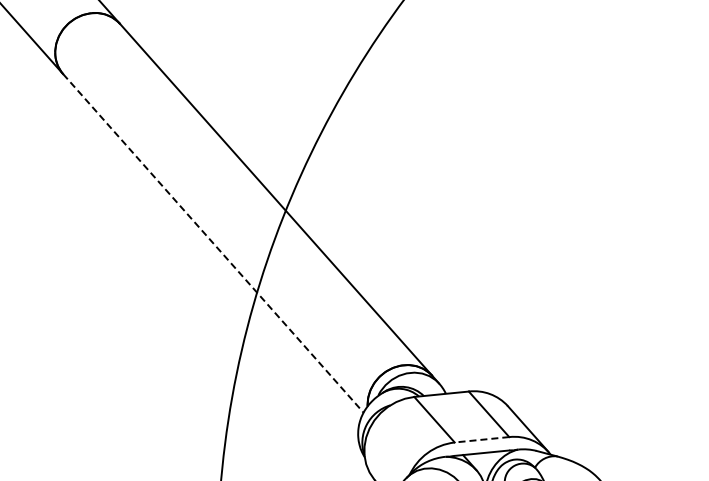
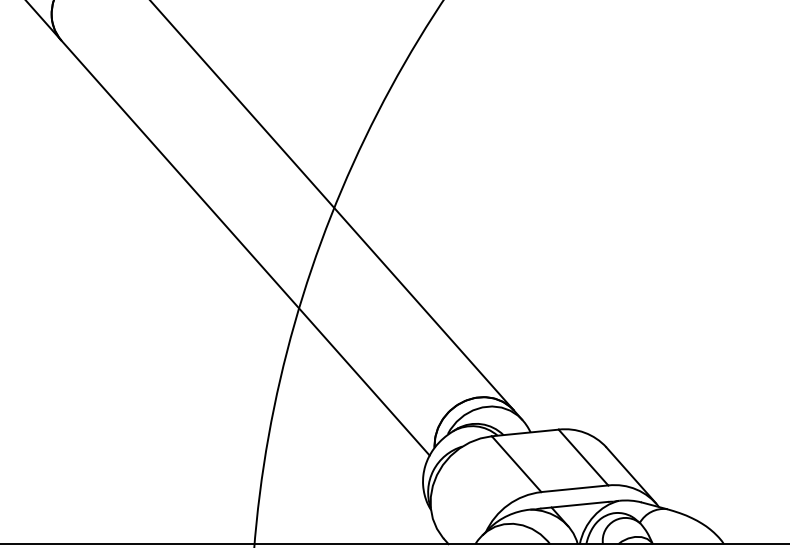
line: (213, 243) -> (245, 248), dashed -> solid
line: (481, 439) -> (574, 488), dashed -> solid

